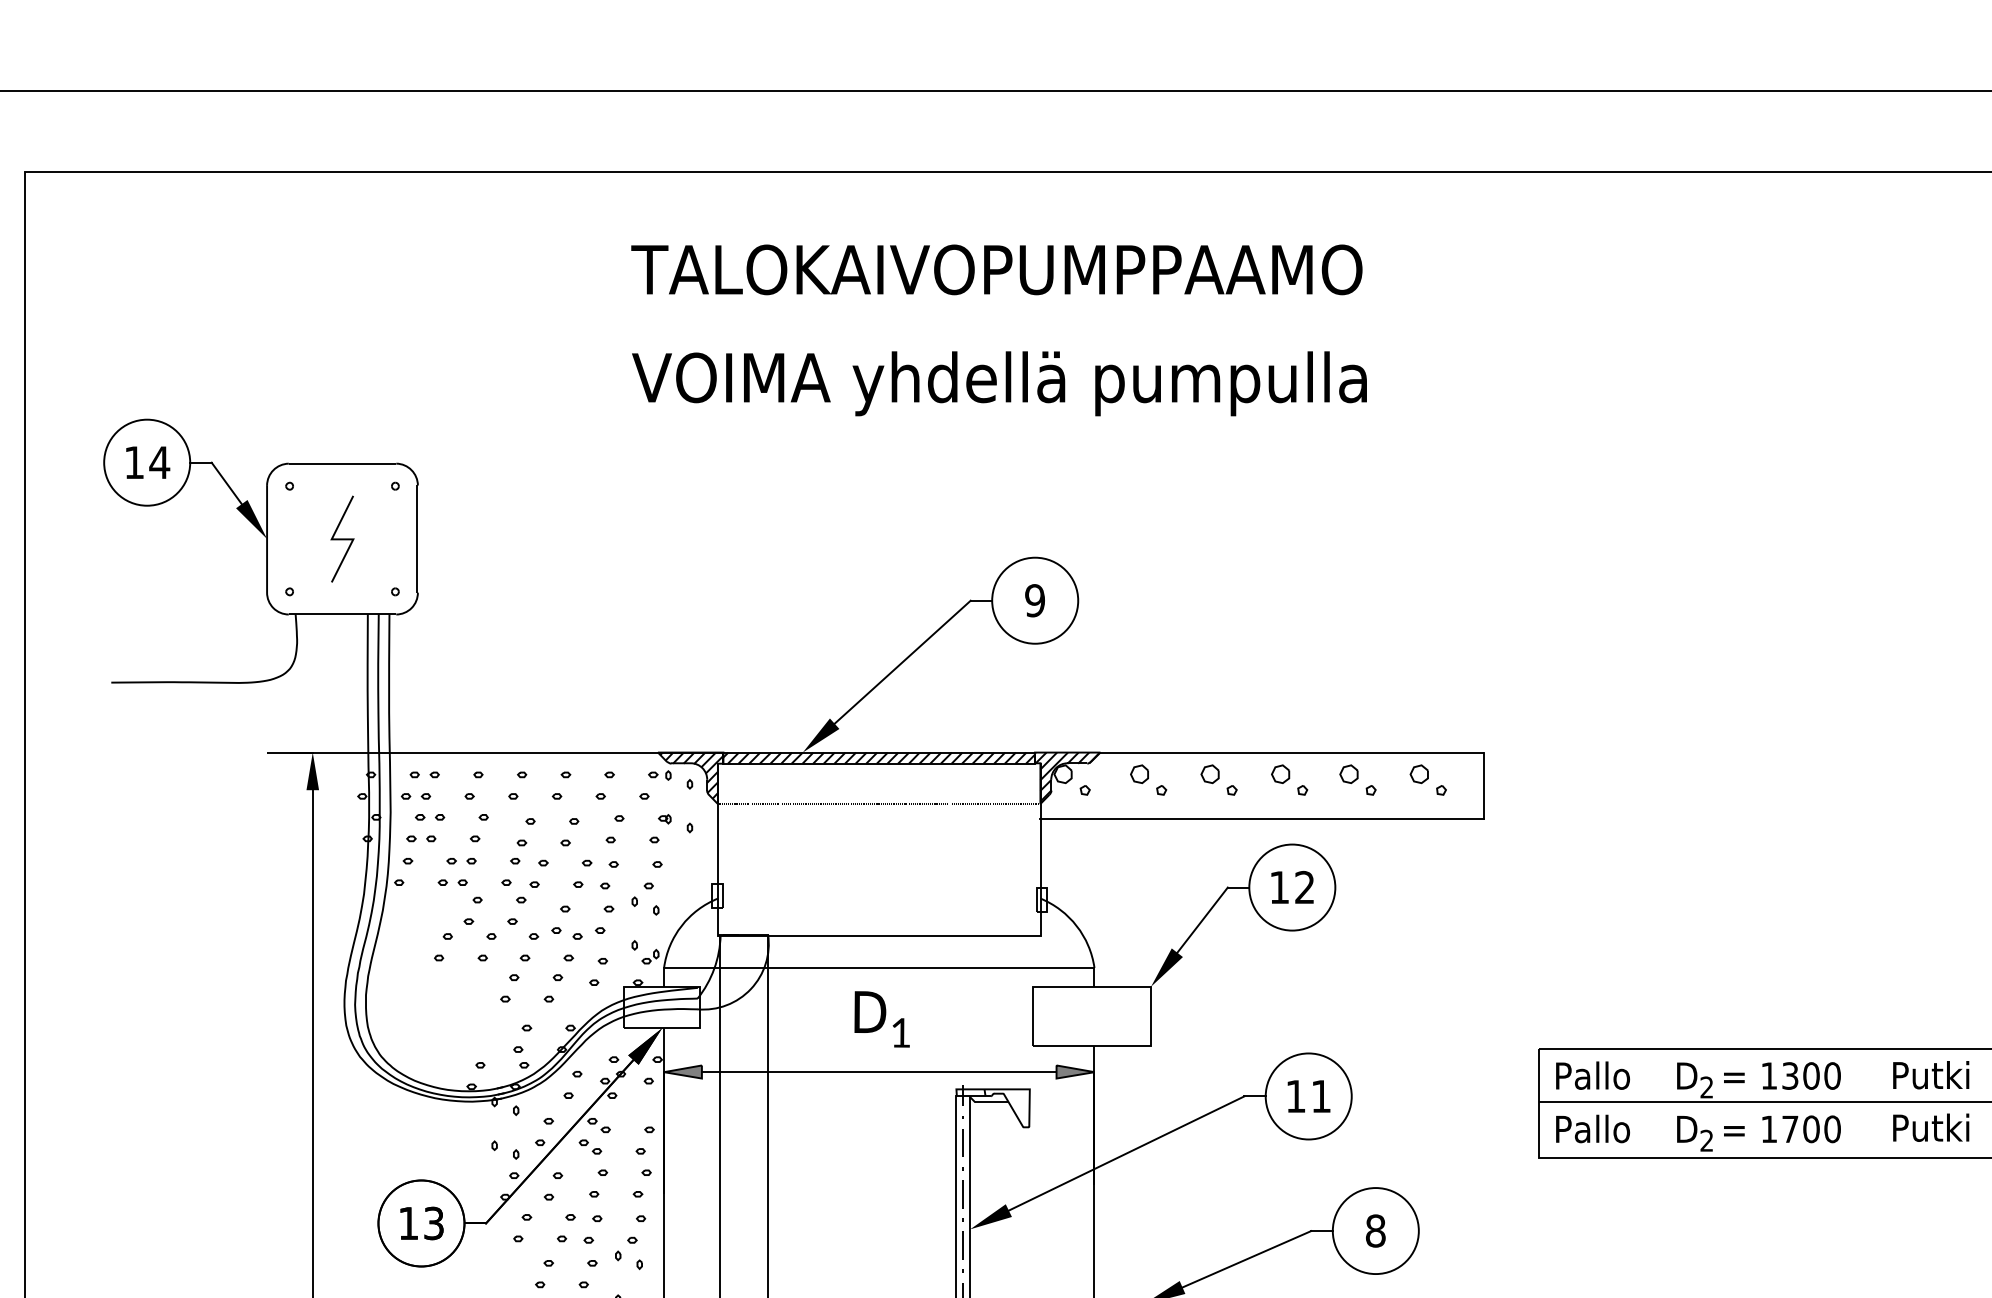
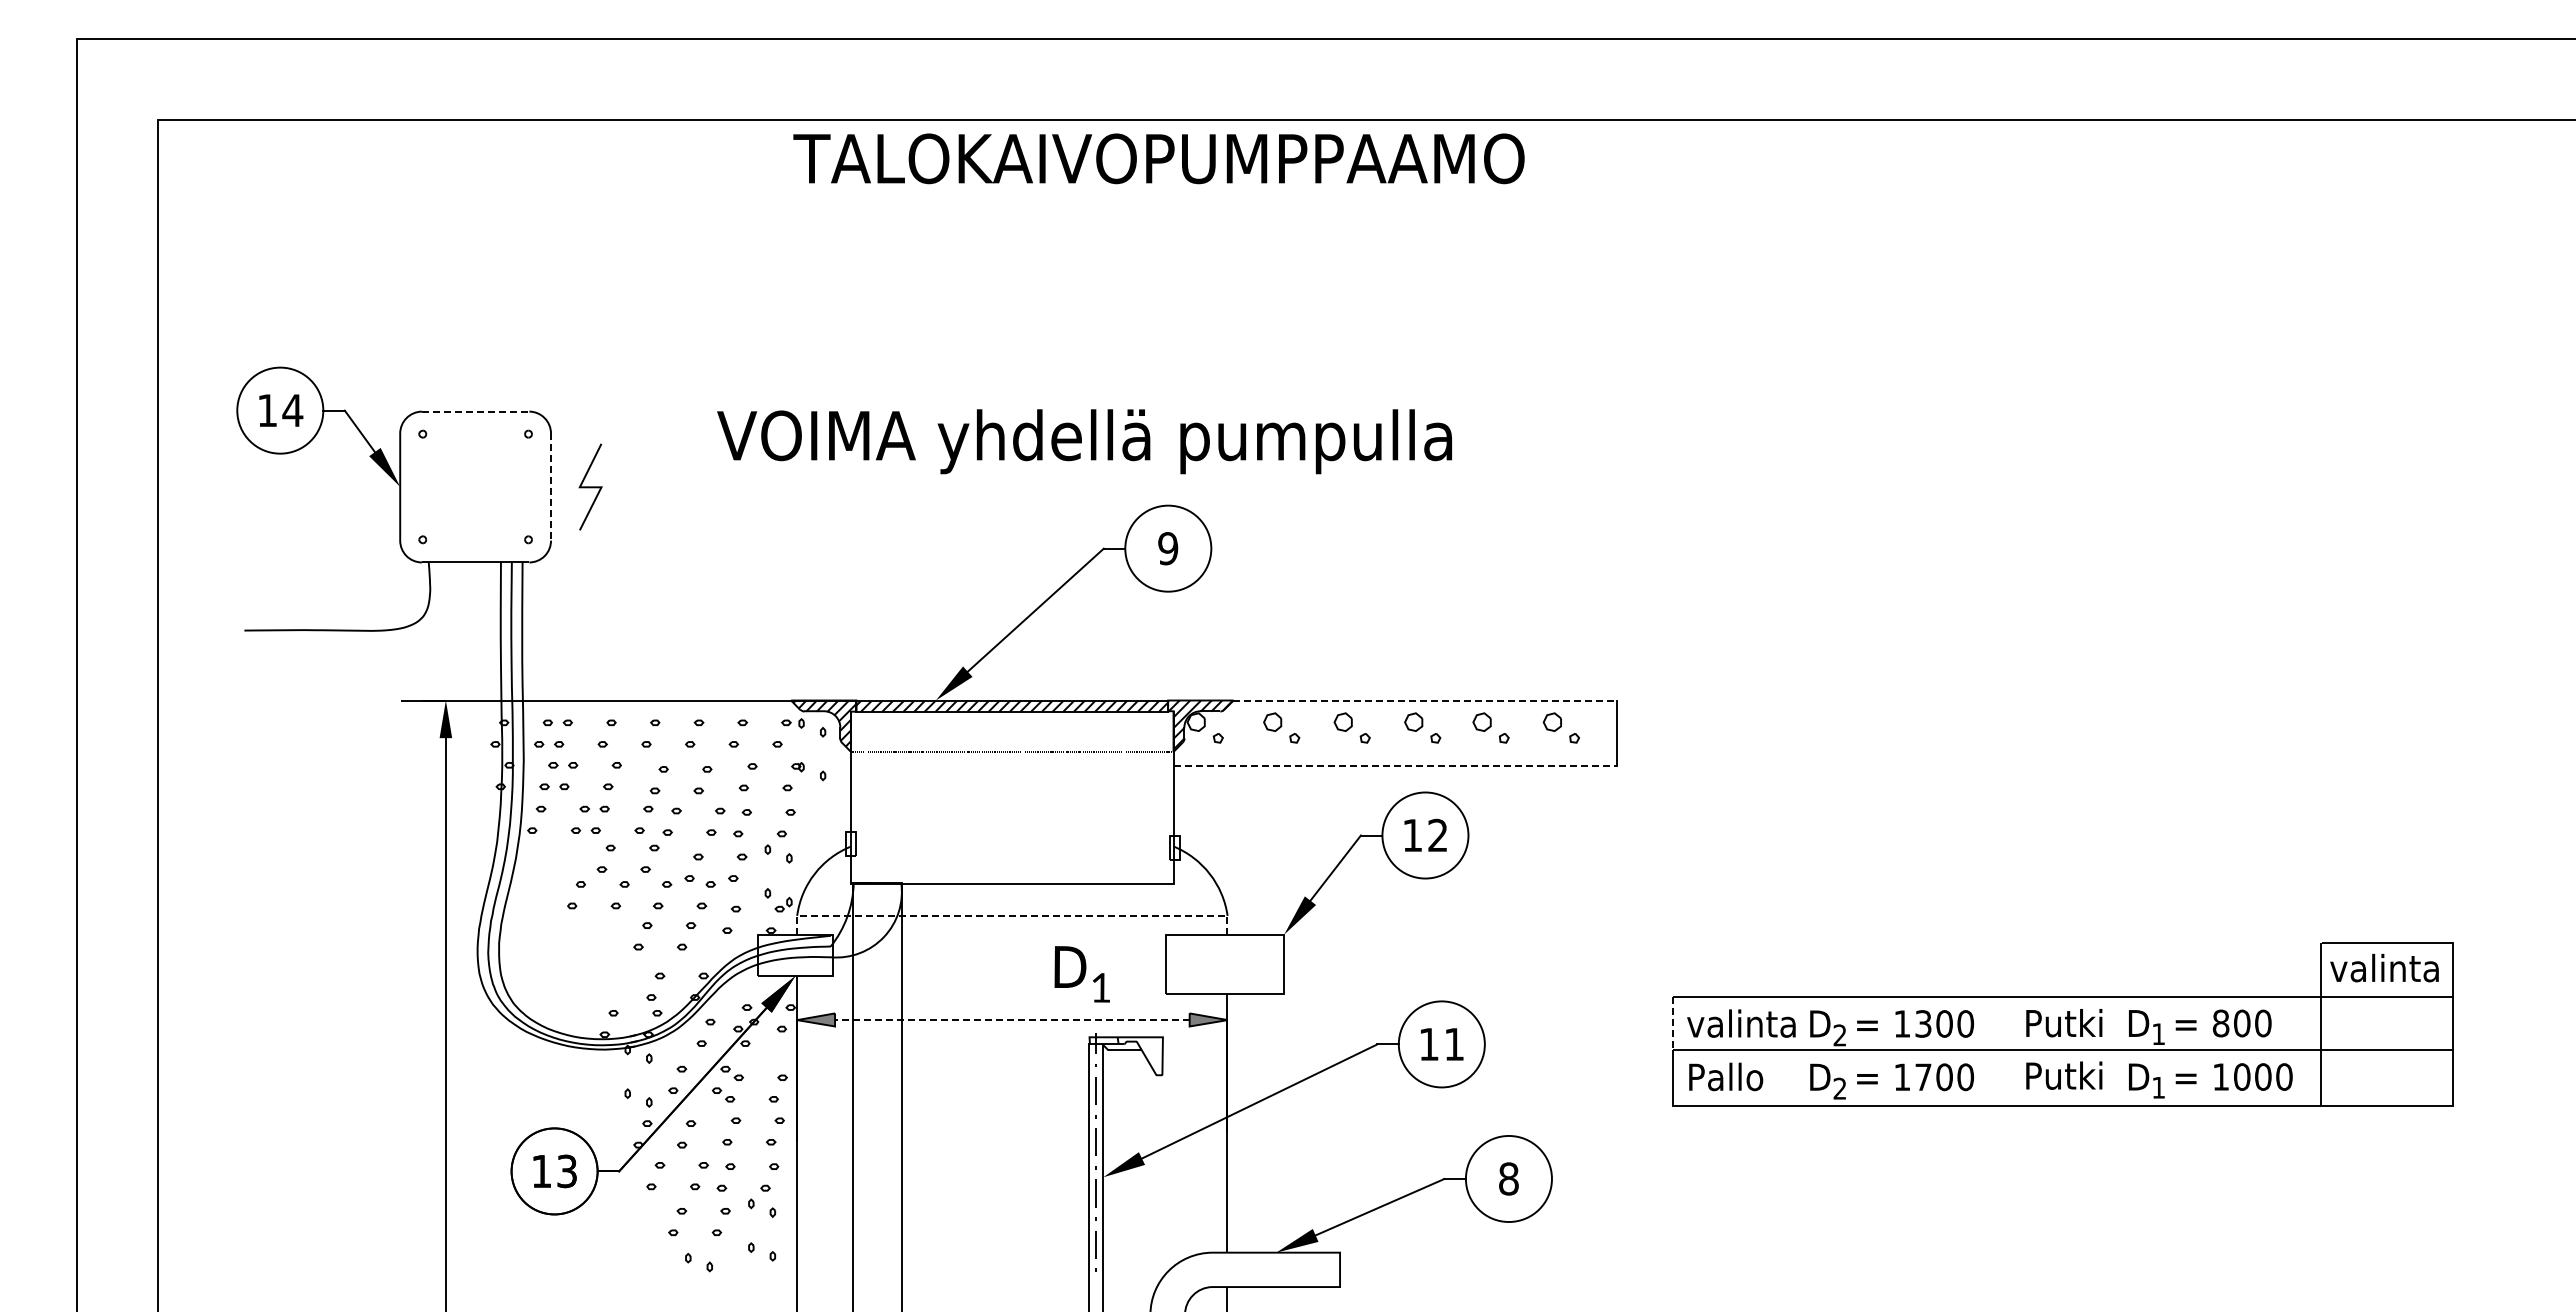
text: (996, 269) -> (1158, 158), moved
text: (999, 383) -> (1084, 441), moved
line: (342, 463) -> (475, 411), solid -> dashed
line: (342, 538) -> (590, 486), moved
line: (417, 538) -> (550, 486), solid -> dashed
line: (1292, 752) -> (1425, 700), solid -> dashed
line: (1262, 818) -> (1395, 766), solid -> dashed
line: (879, 967) -> (1012, 915), solid -> dashed
text: (881, 1019) -> (1081, 974), moved
line: (878, 1071) -> (1011, 1019), solid -> dashed
line: (1539, 1075) -> (1672, 1023), solid -> dashed
text: (1608, 1075) -> (1741, 1023), Pallo -> valinta

